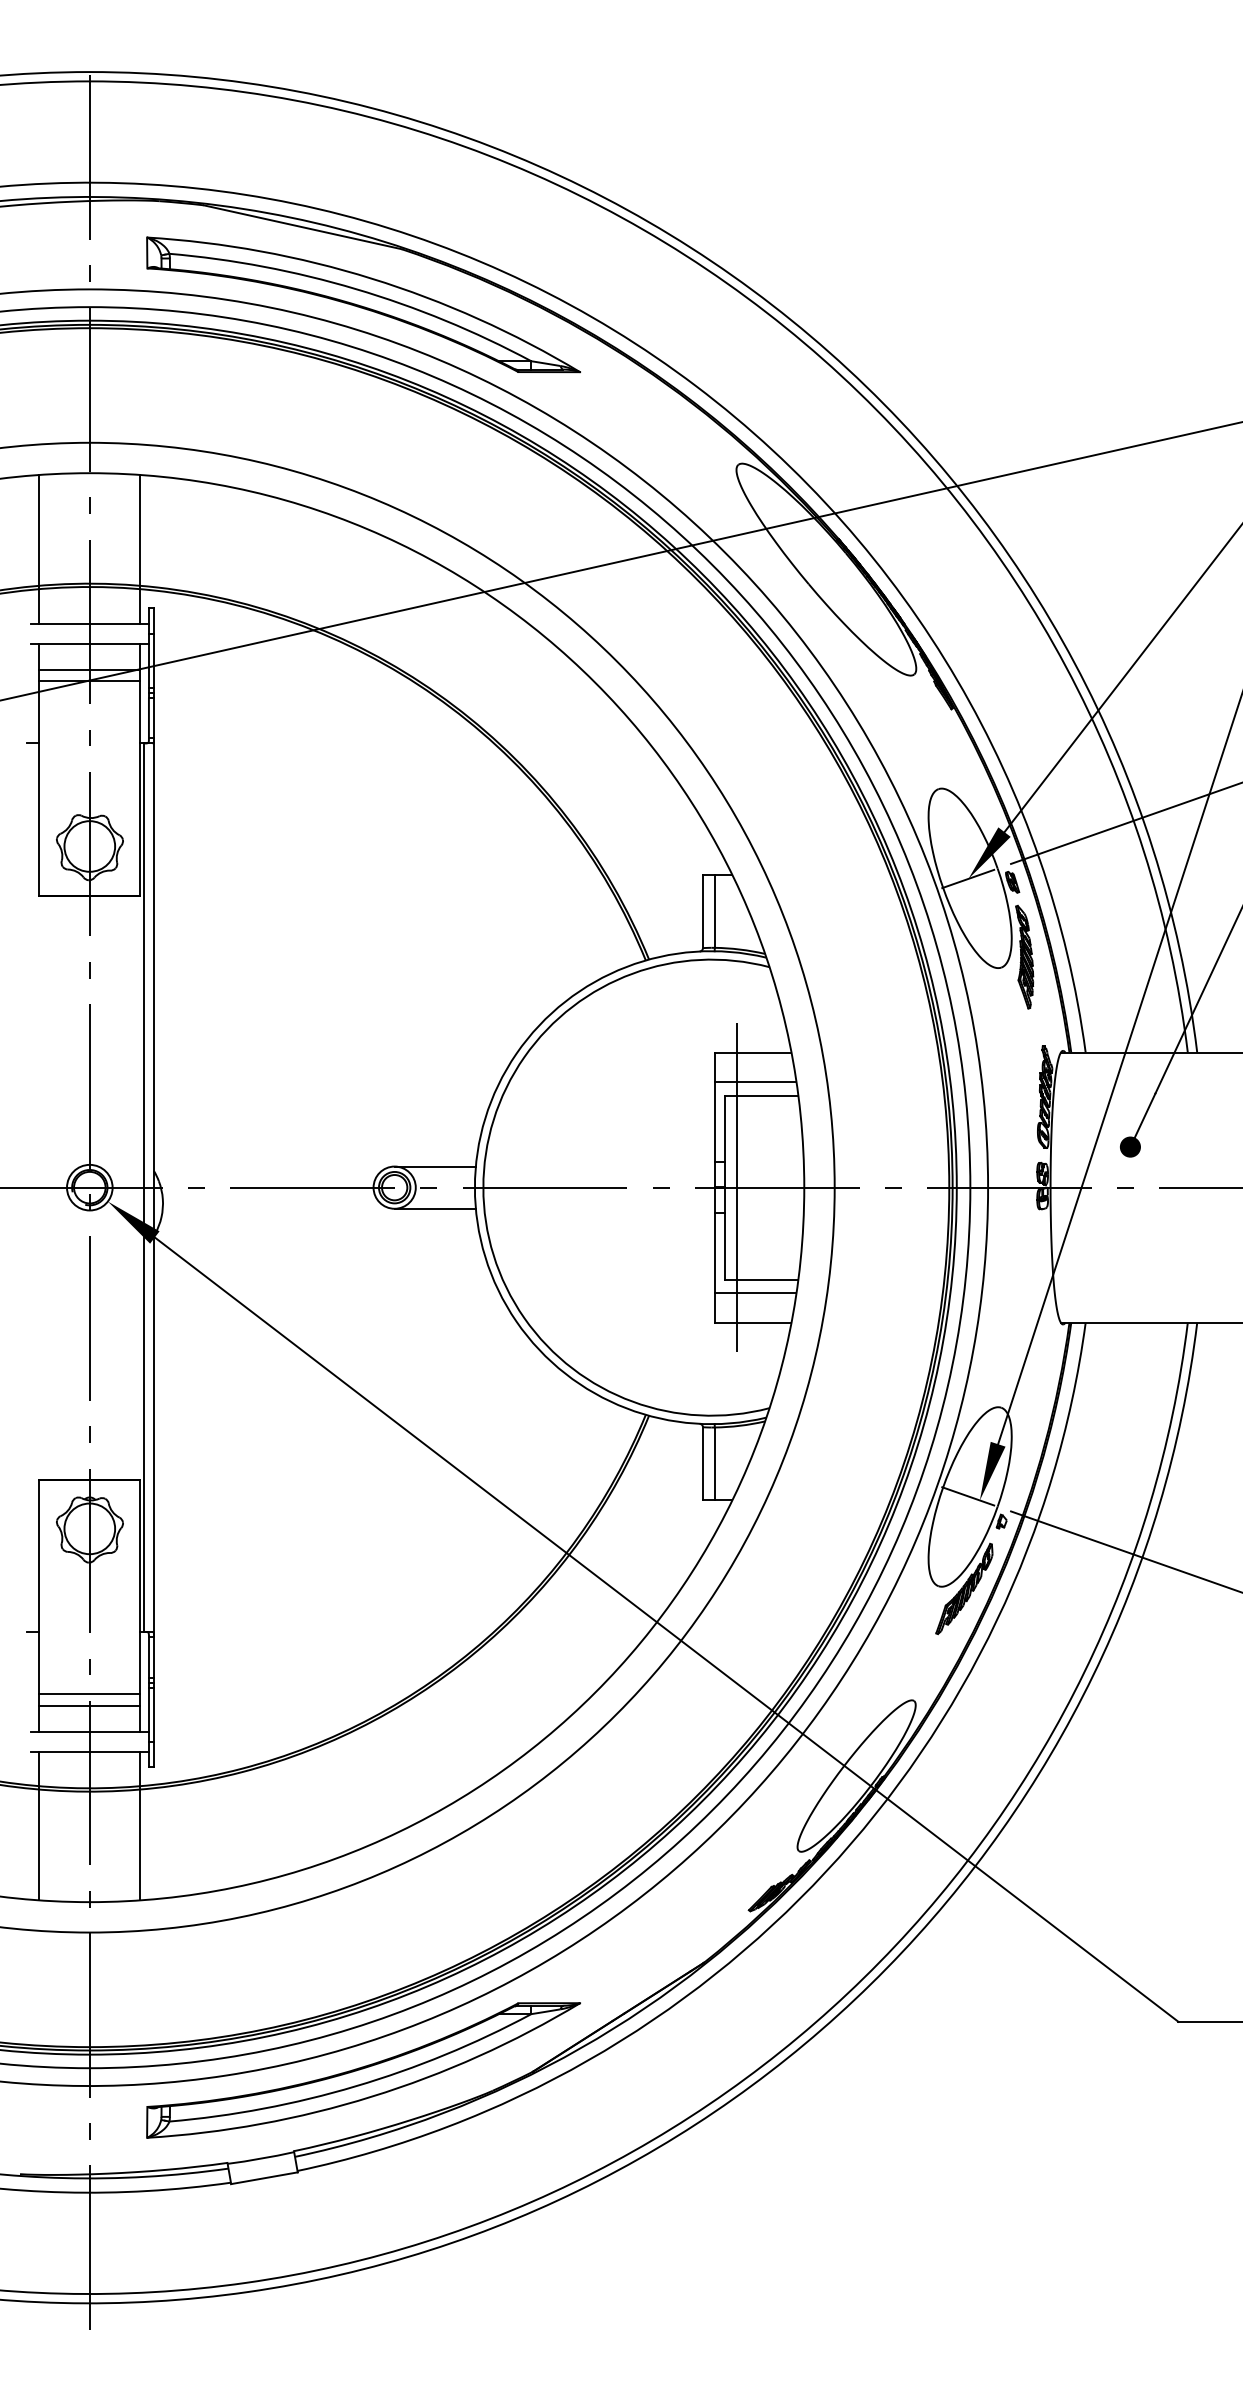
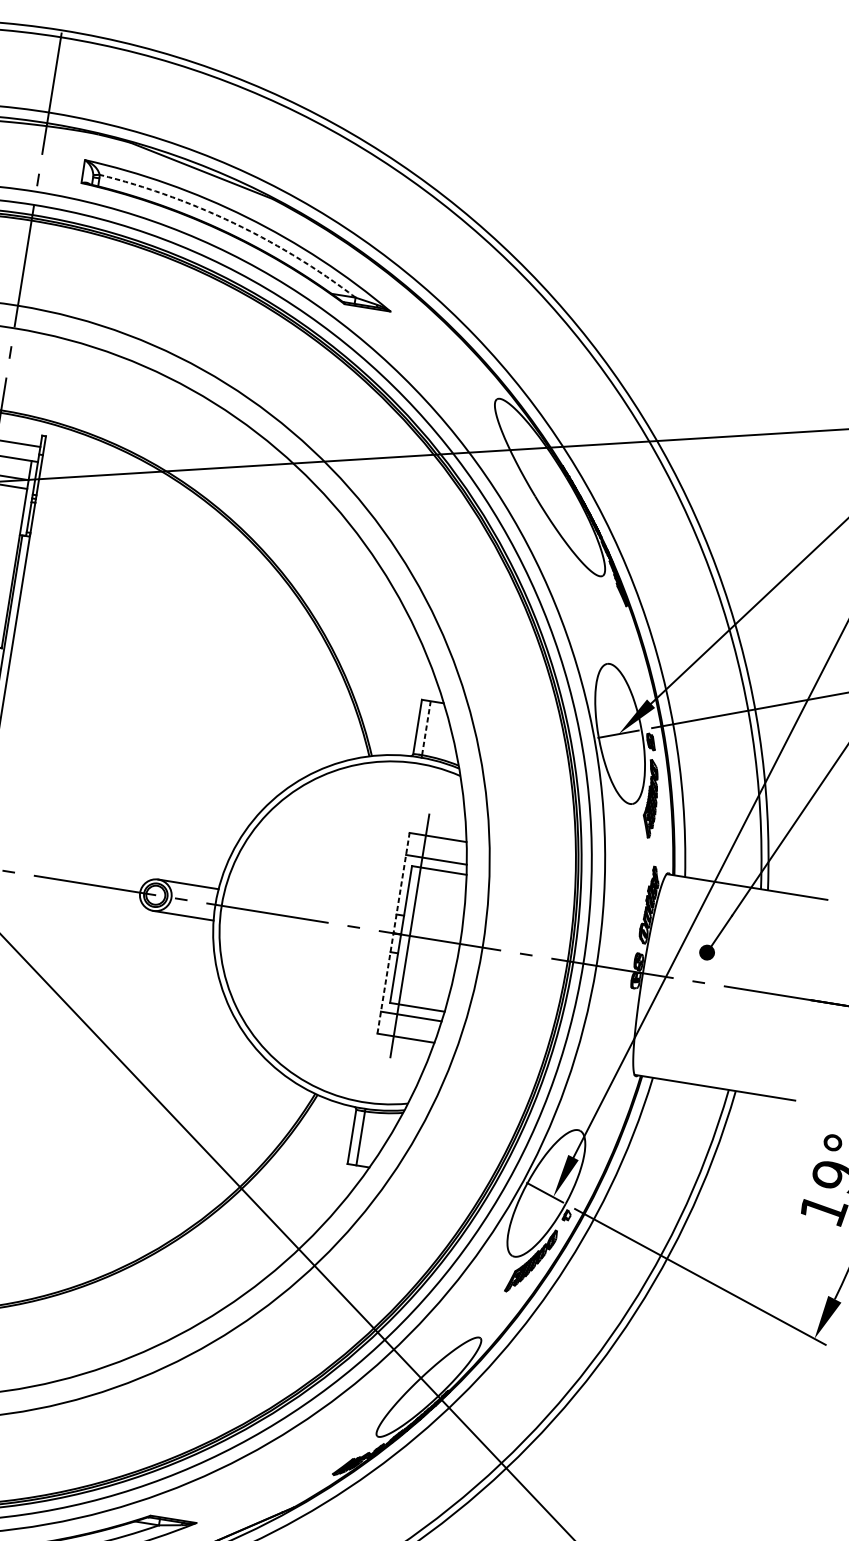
arc: (355, 289) -> (233, 223), solid -> dashed
line: (140, 549) -> (42, 391), removed
line: (714, 911) -> (426, 728), solid -> dashed
line: (714, 1187) -> (393, 933), solid -> dashed

